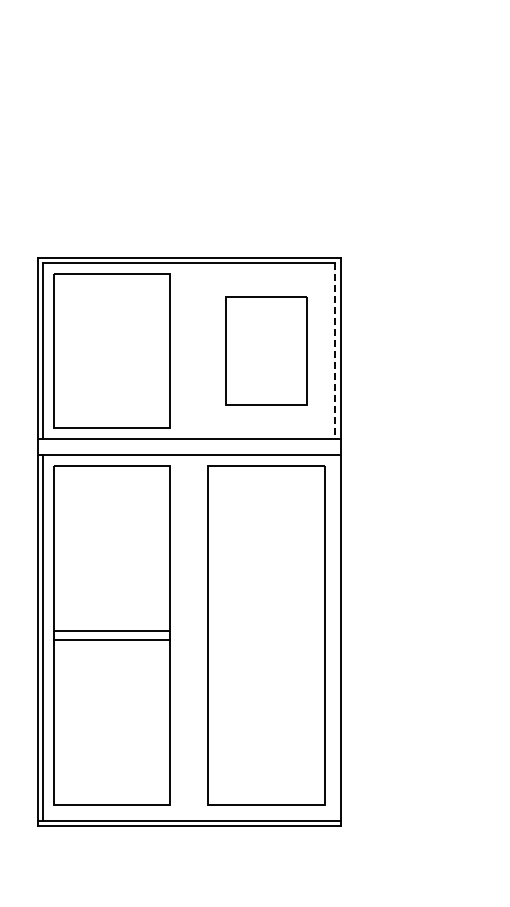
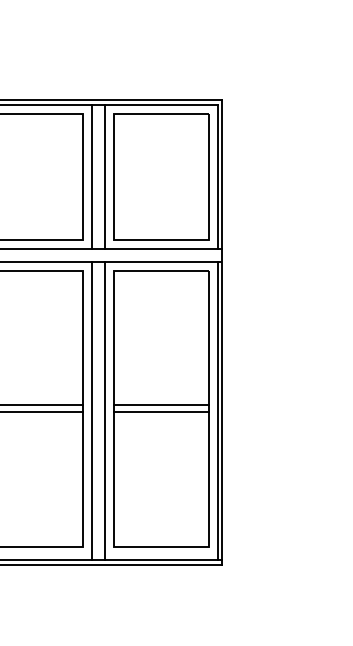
part: (266, 350) -> (161, 176), size x1.43
line: (181, 351) -> (92, 176), added
line: (197, 351) -> (105, 176), added
line: (335, 351) -> (218, 176), dashed -> solid
line: (266, 631) -> (161, 405), added
line: (181, 637) -> (92, 410), added
line: (197, 637) -> (105, 410), added
line: (335, 637) -> (218, 410), added
line: (266, 639) -> (161, 412), added

